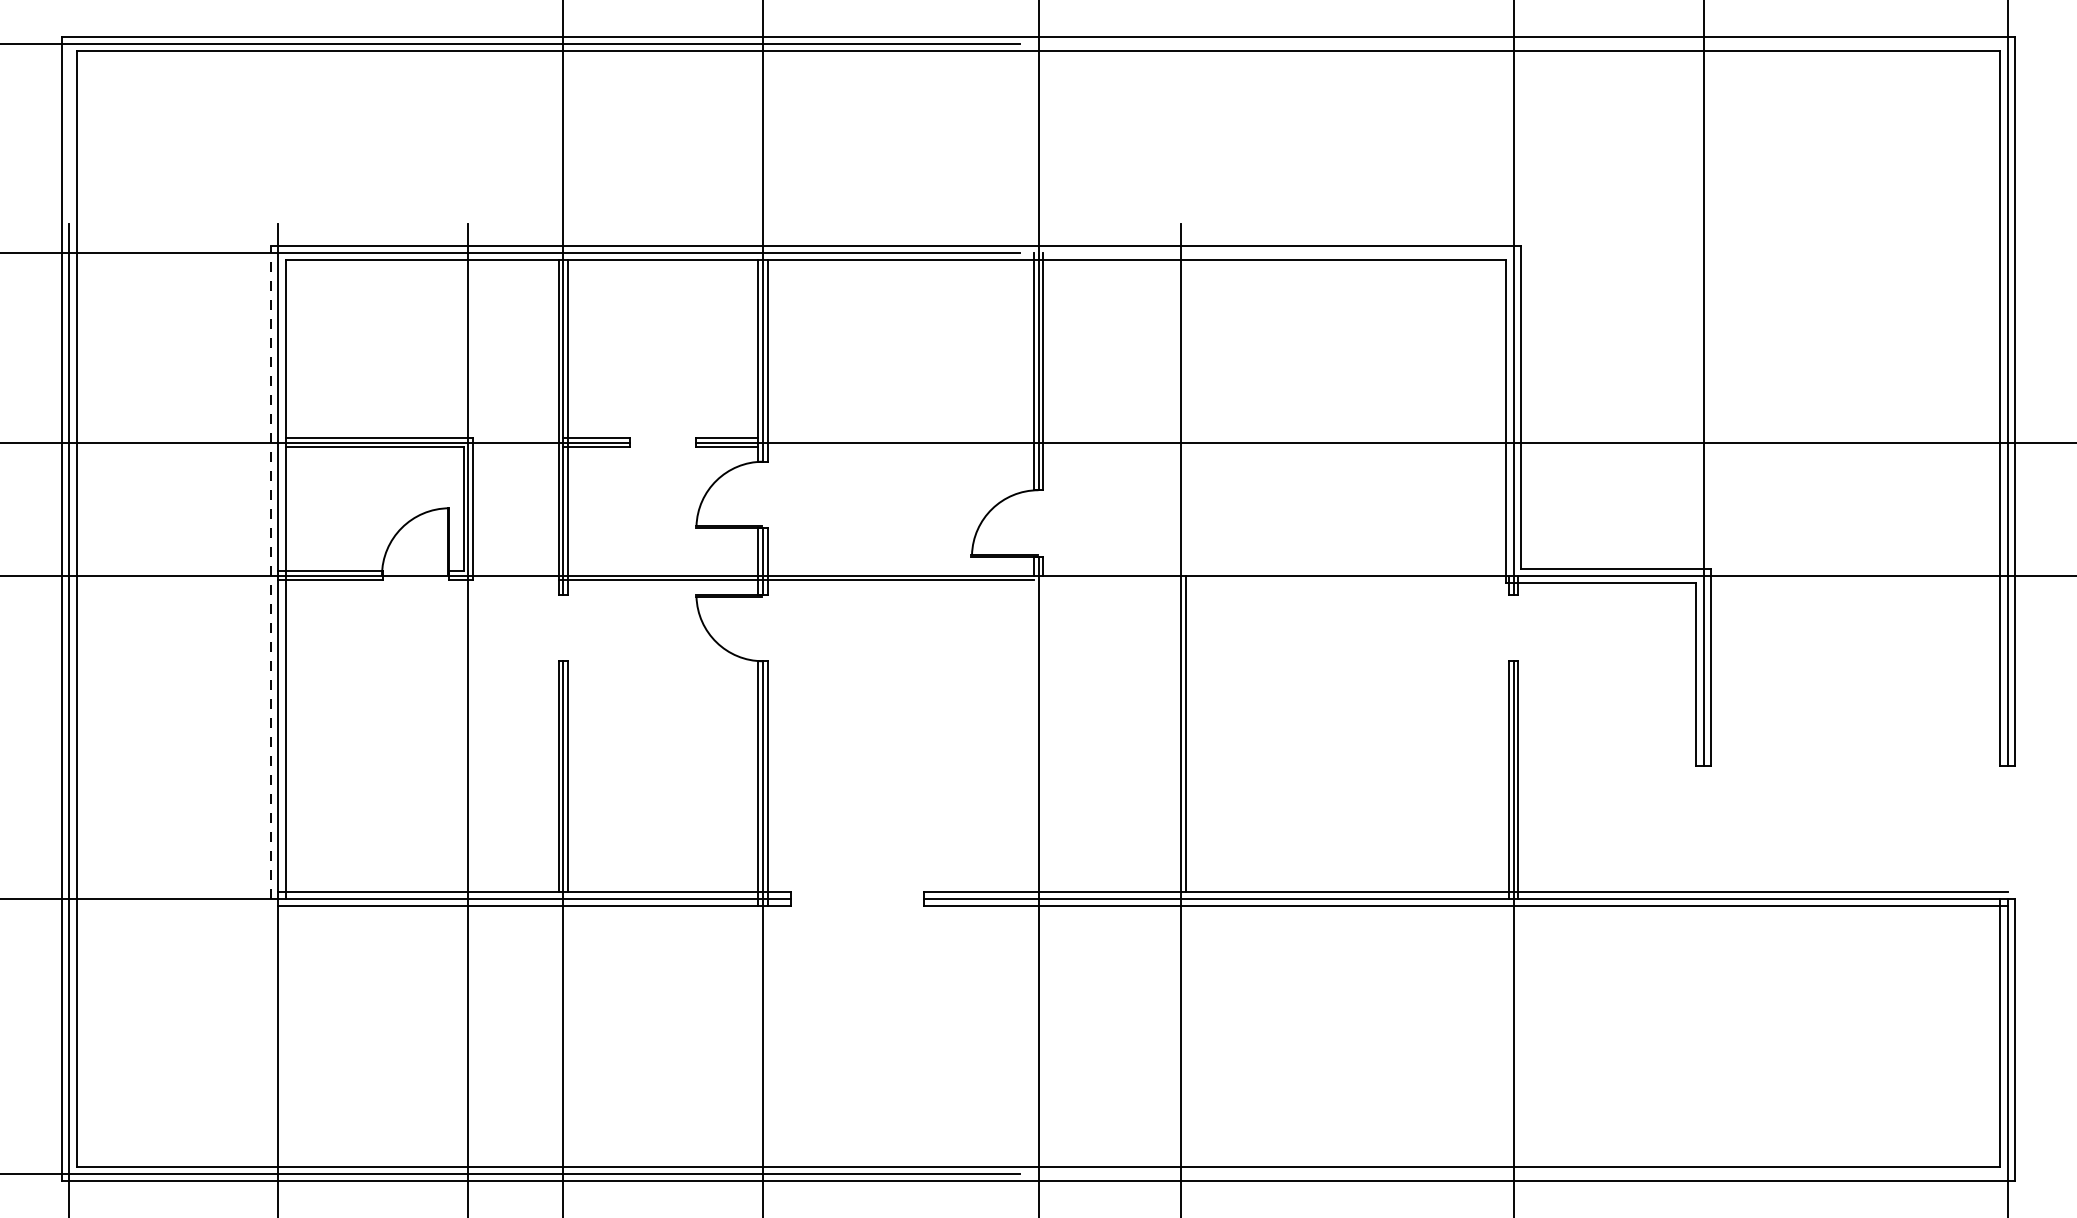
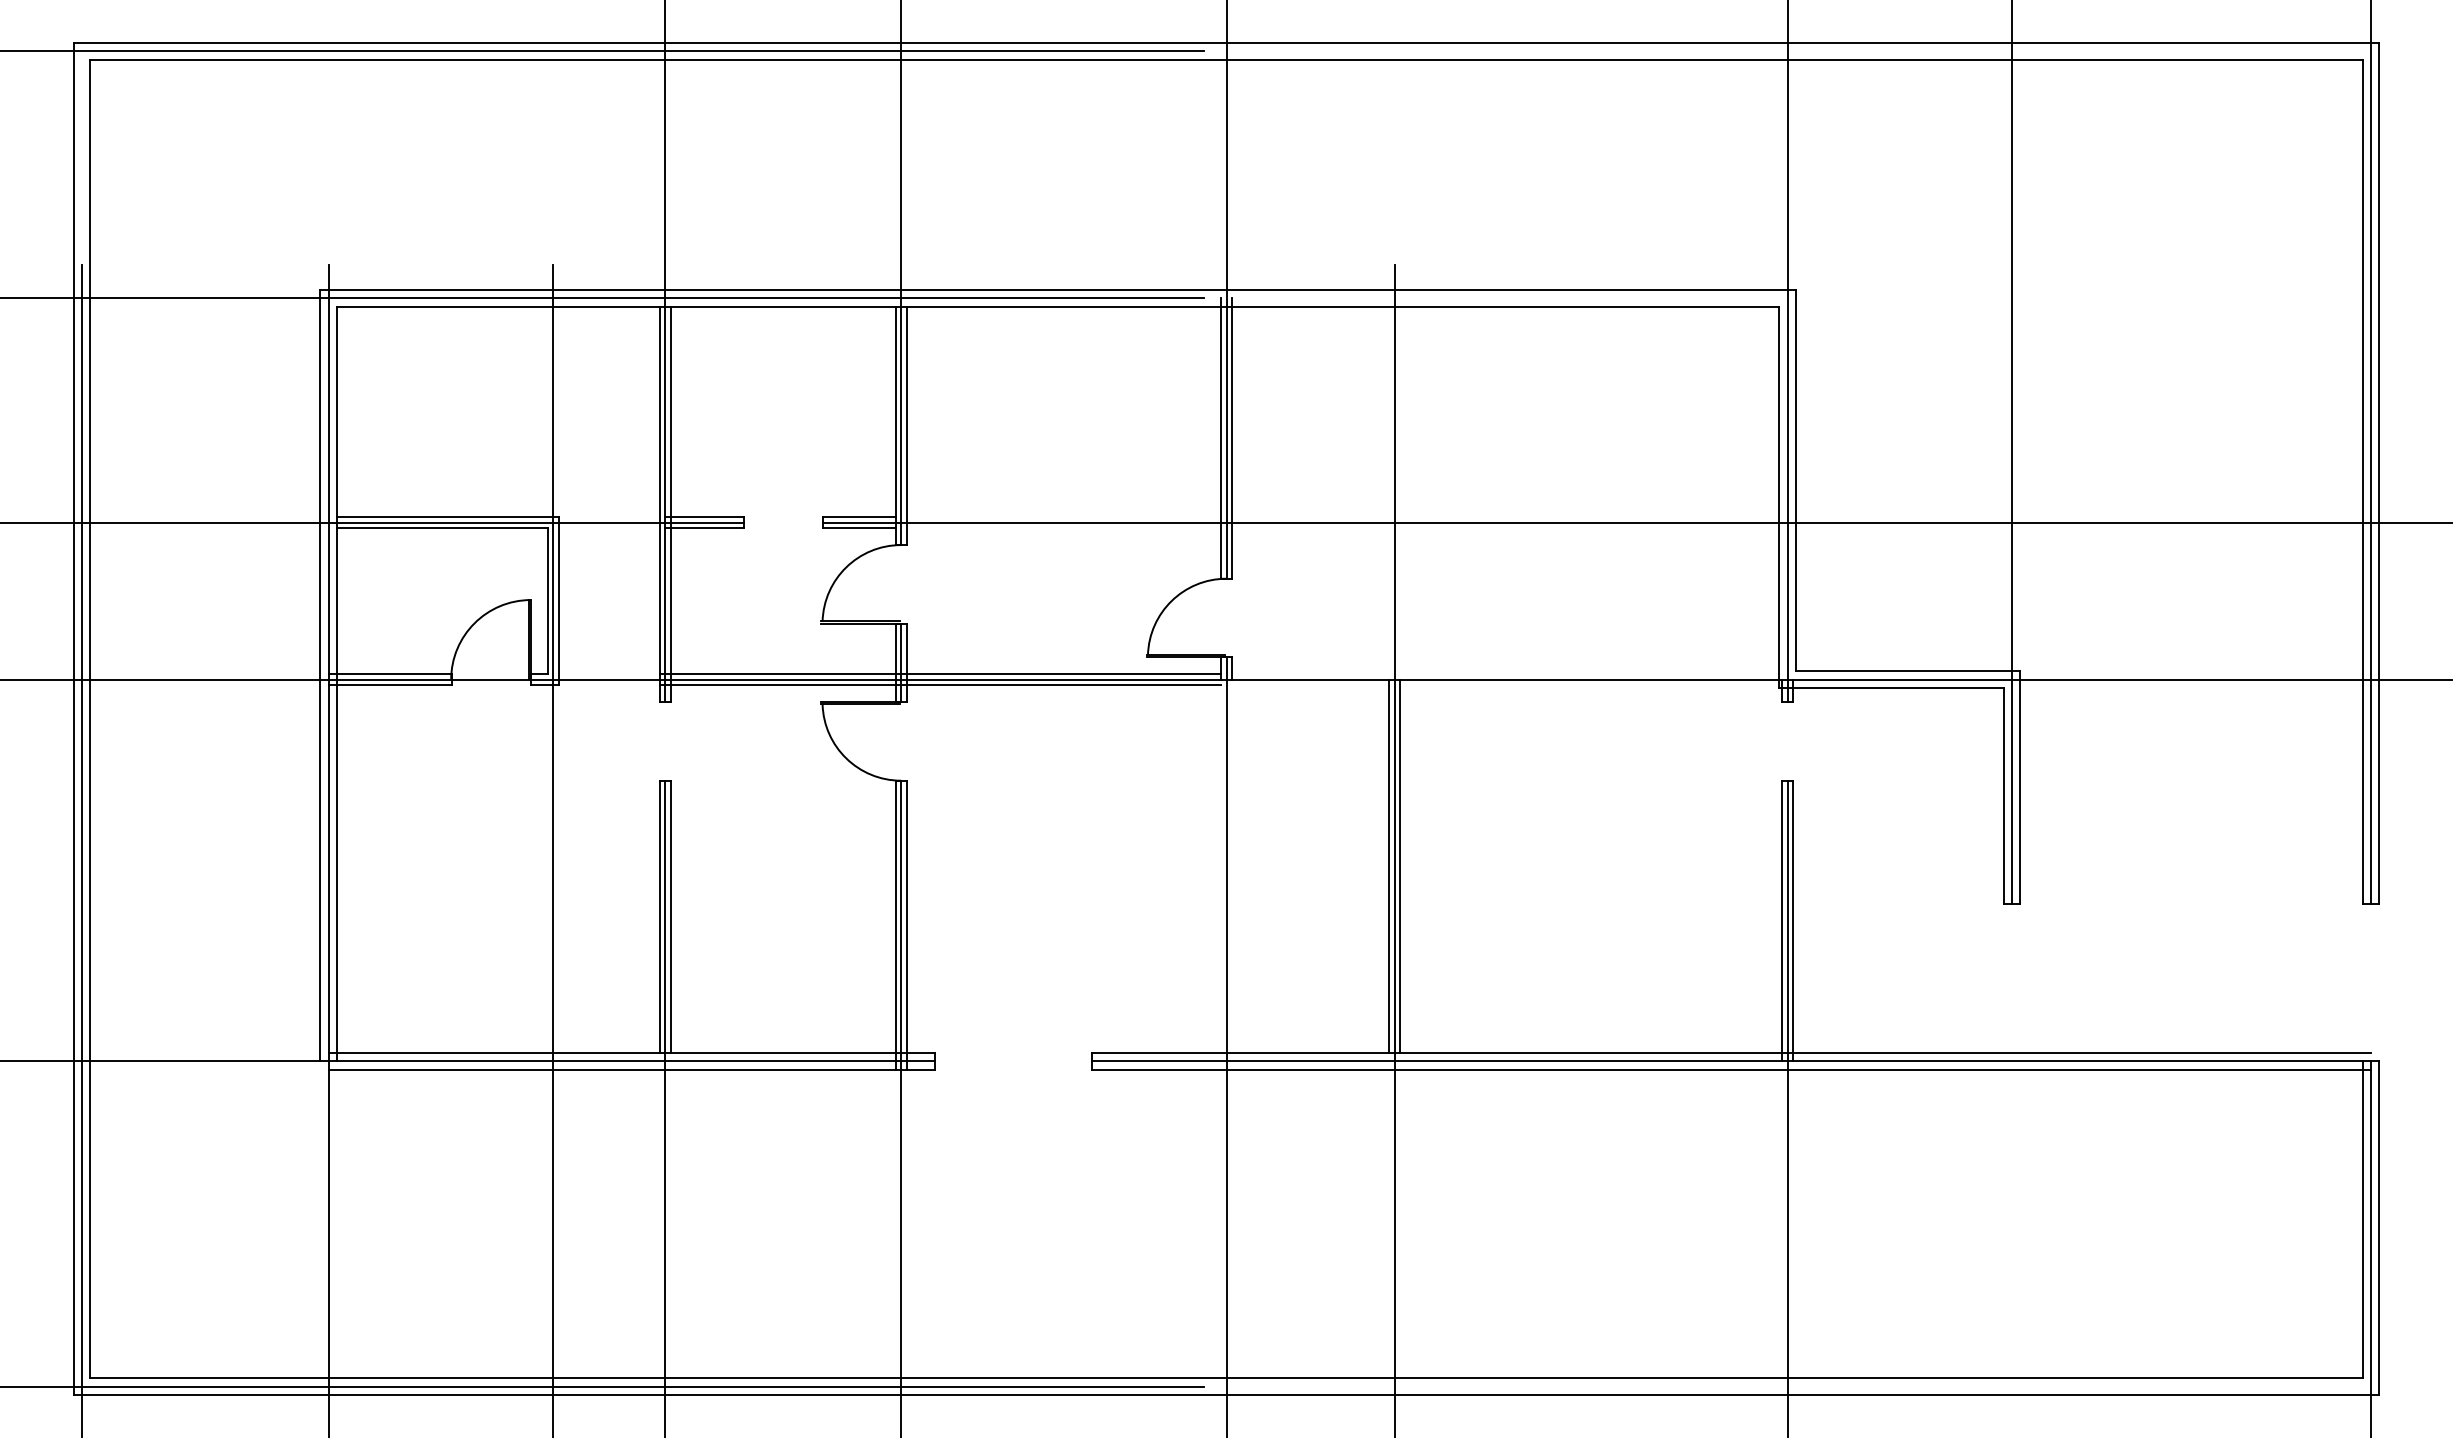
line: (795, 570) -> (939, 673), added
line: (271, 572) -> (320, 675), dashed -> solid
line: (1176, 733) -> (1389, 866), added

